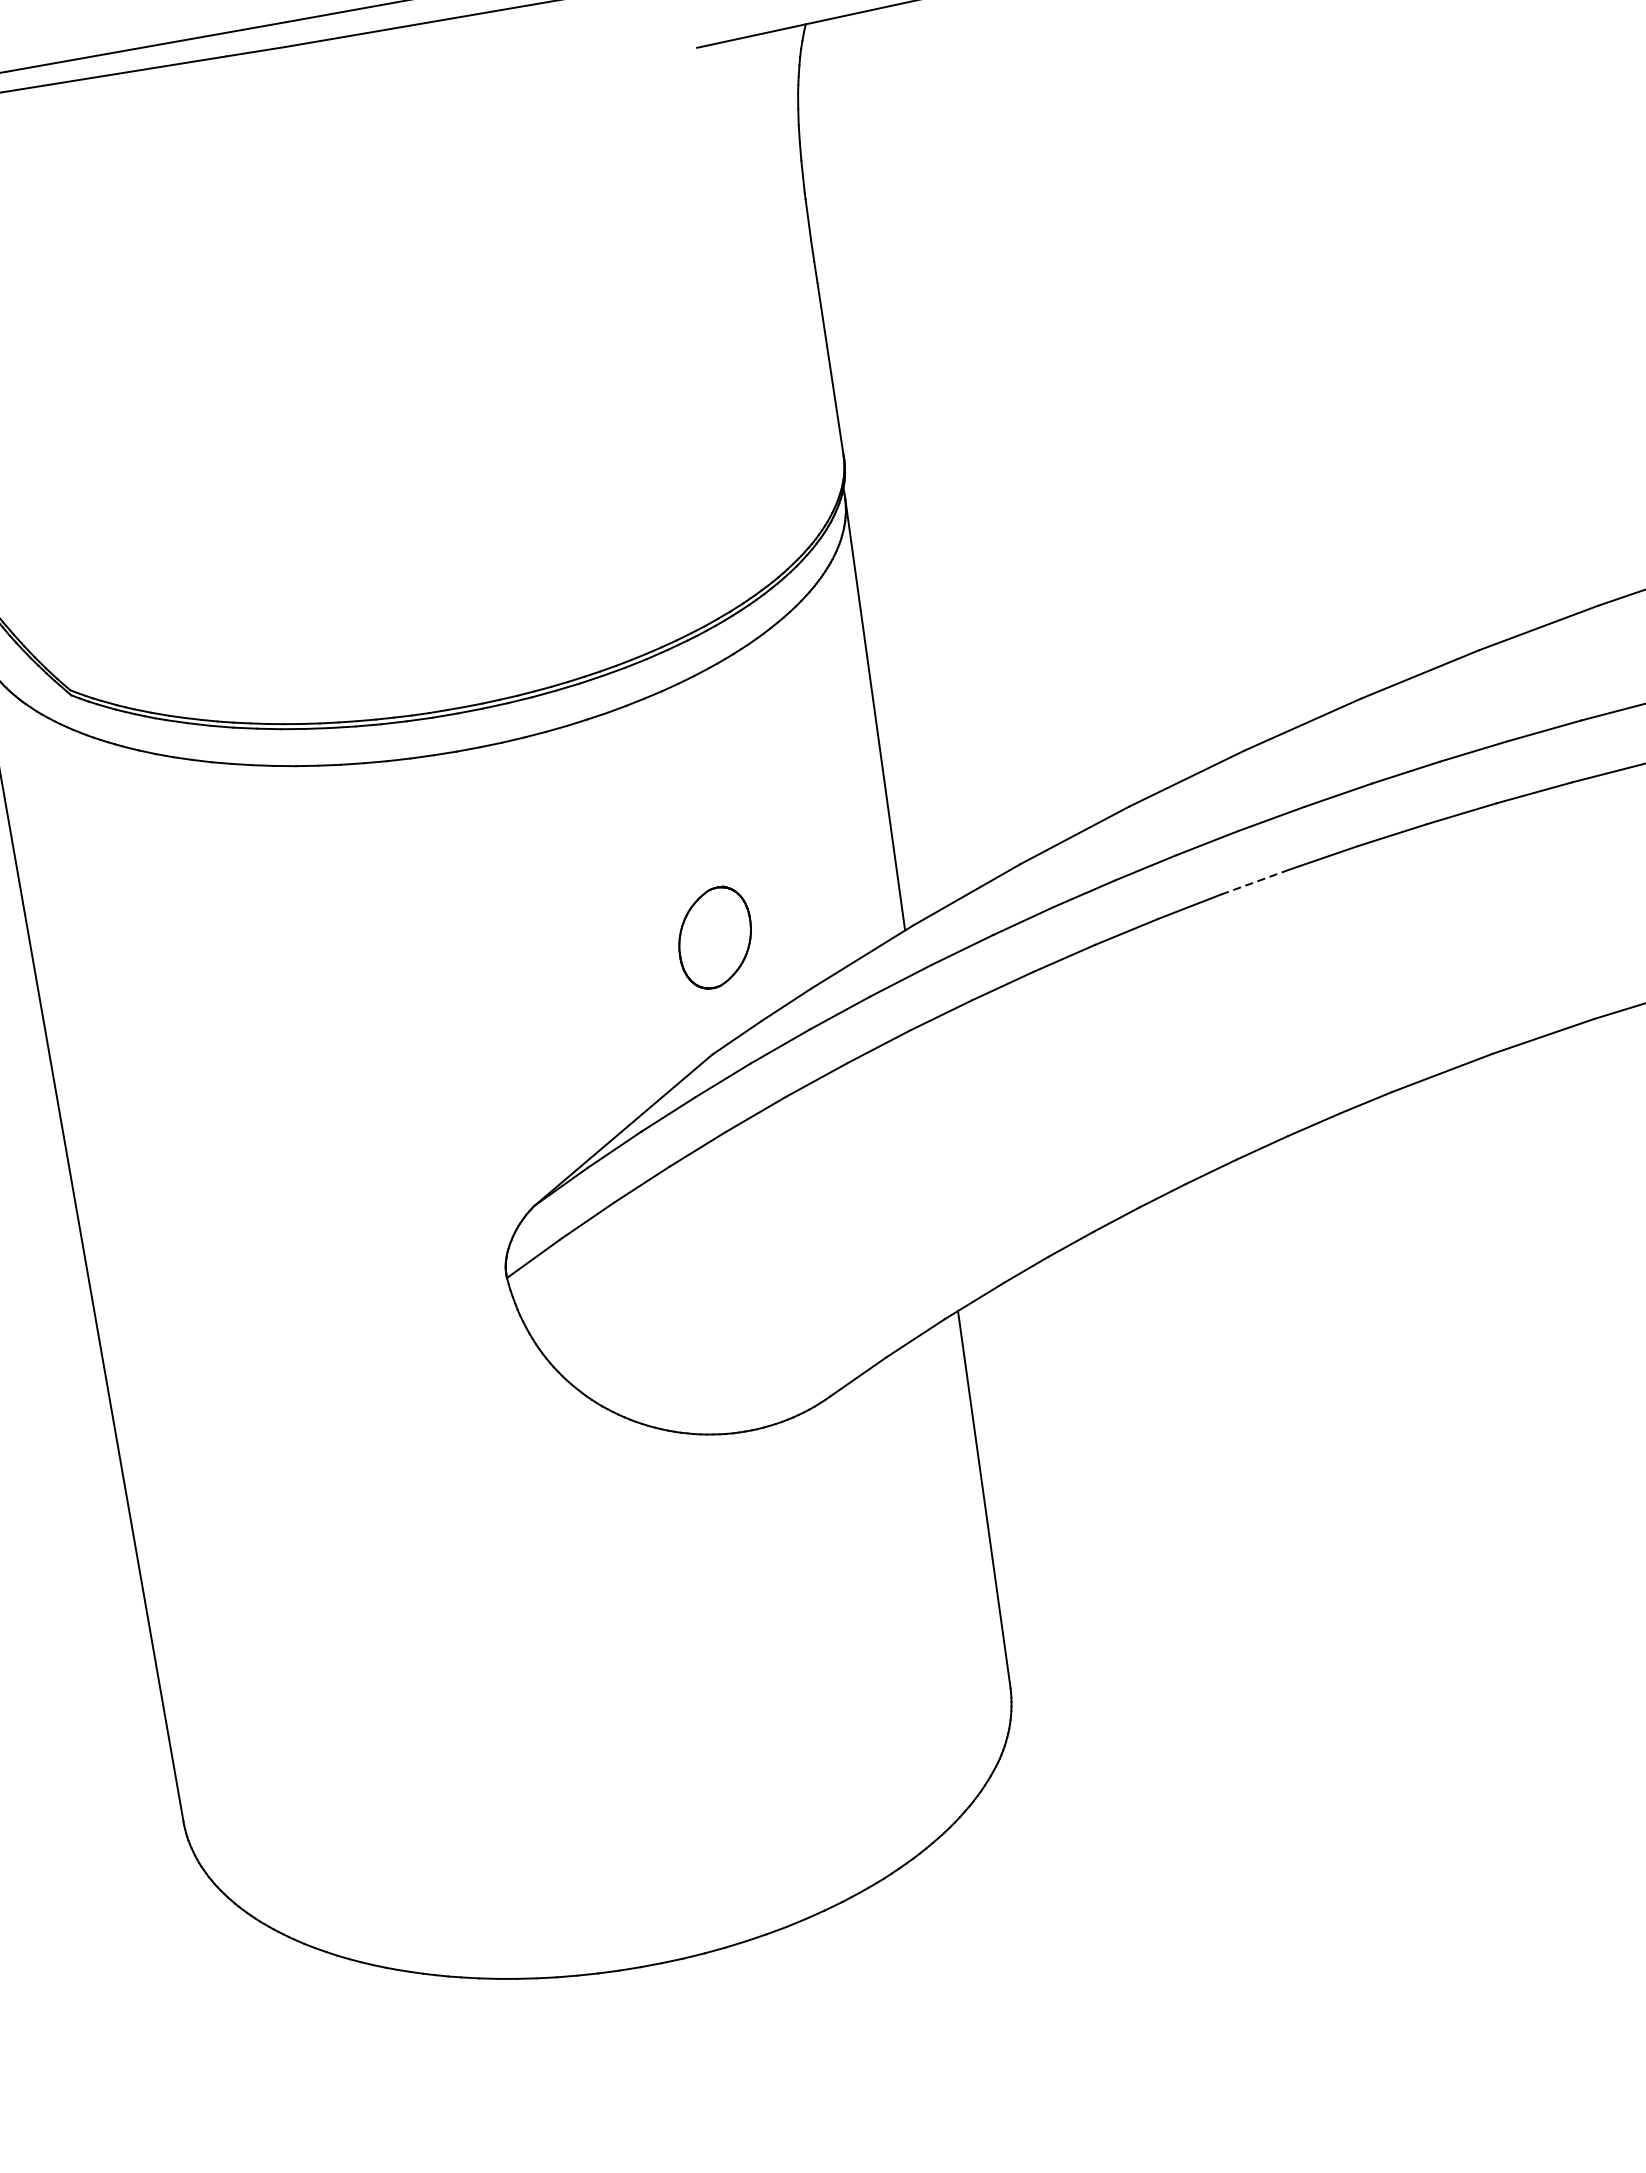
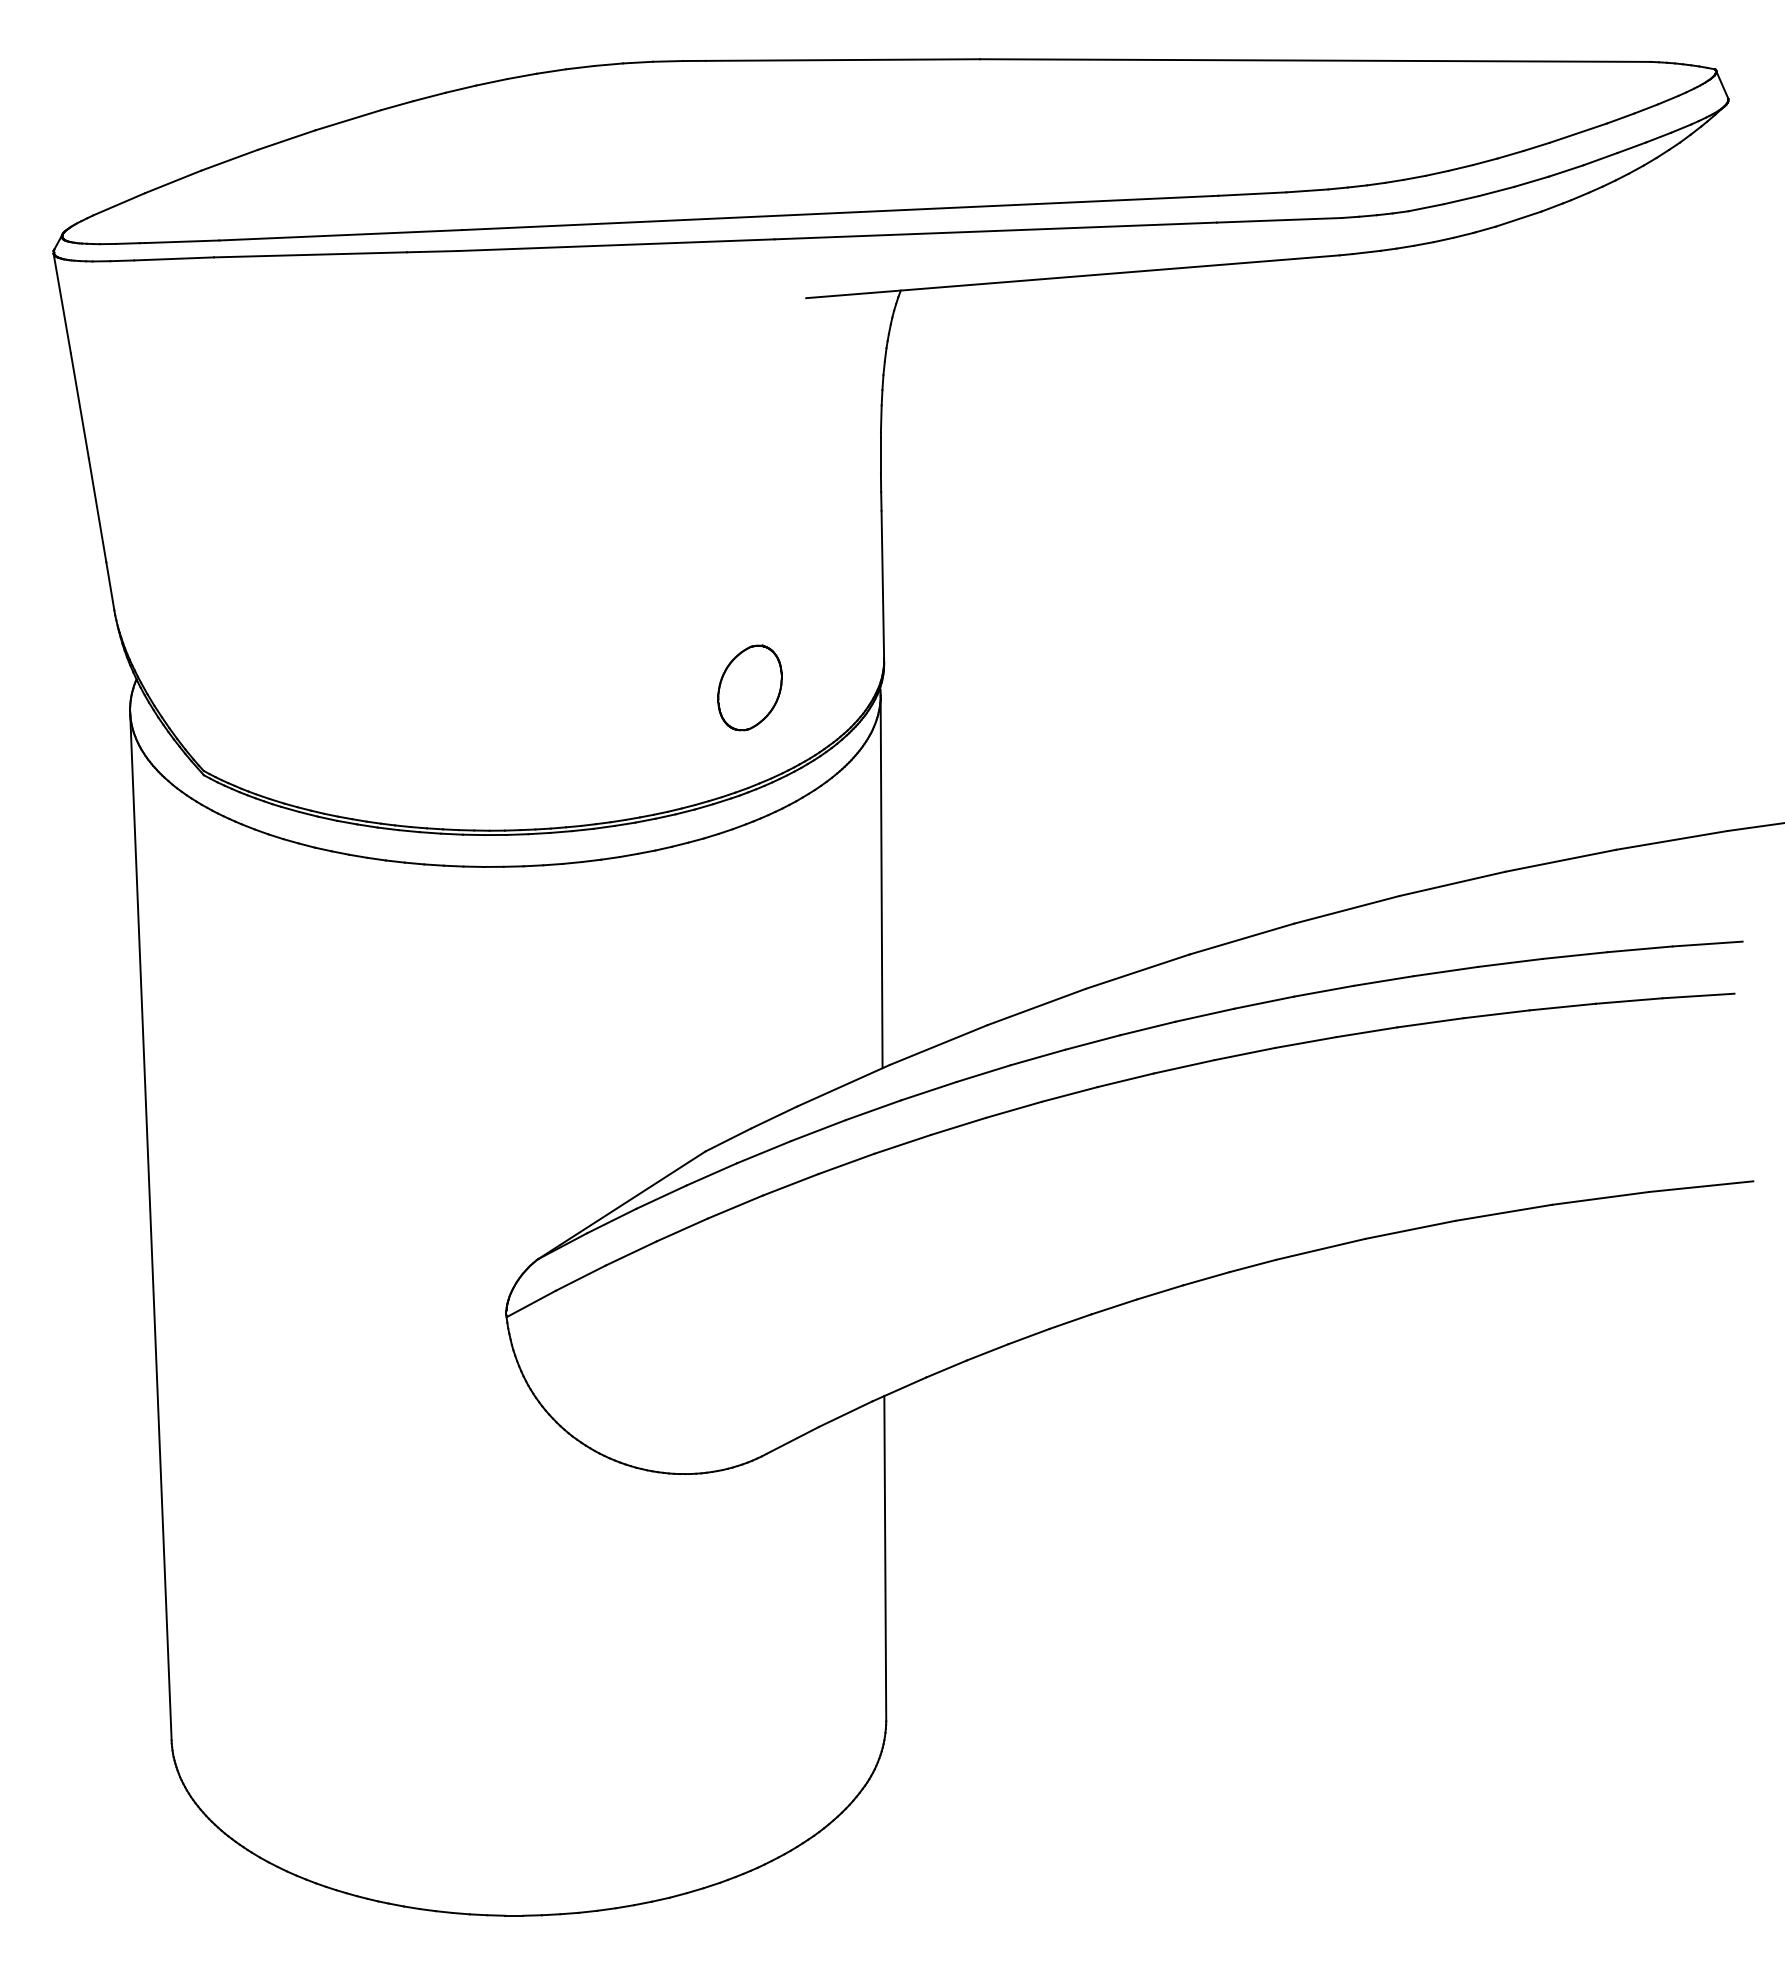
line: (1255, 881) -> (1184, 1066), dashed -> solid
part: (714, 937) -> (749, 687), moved

